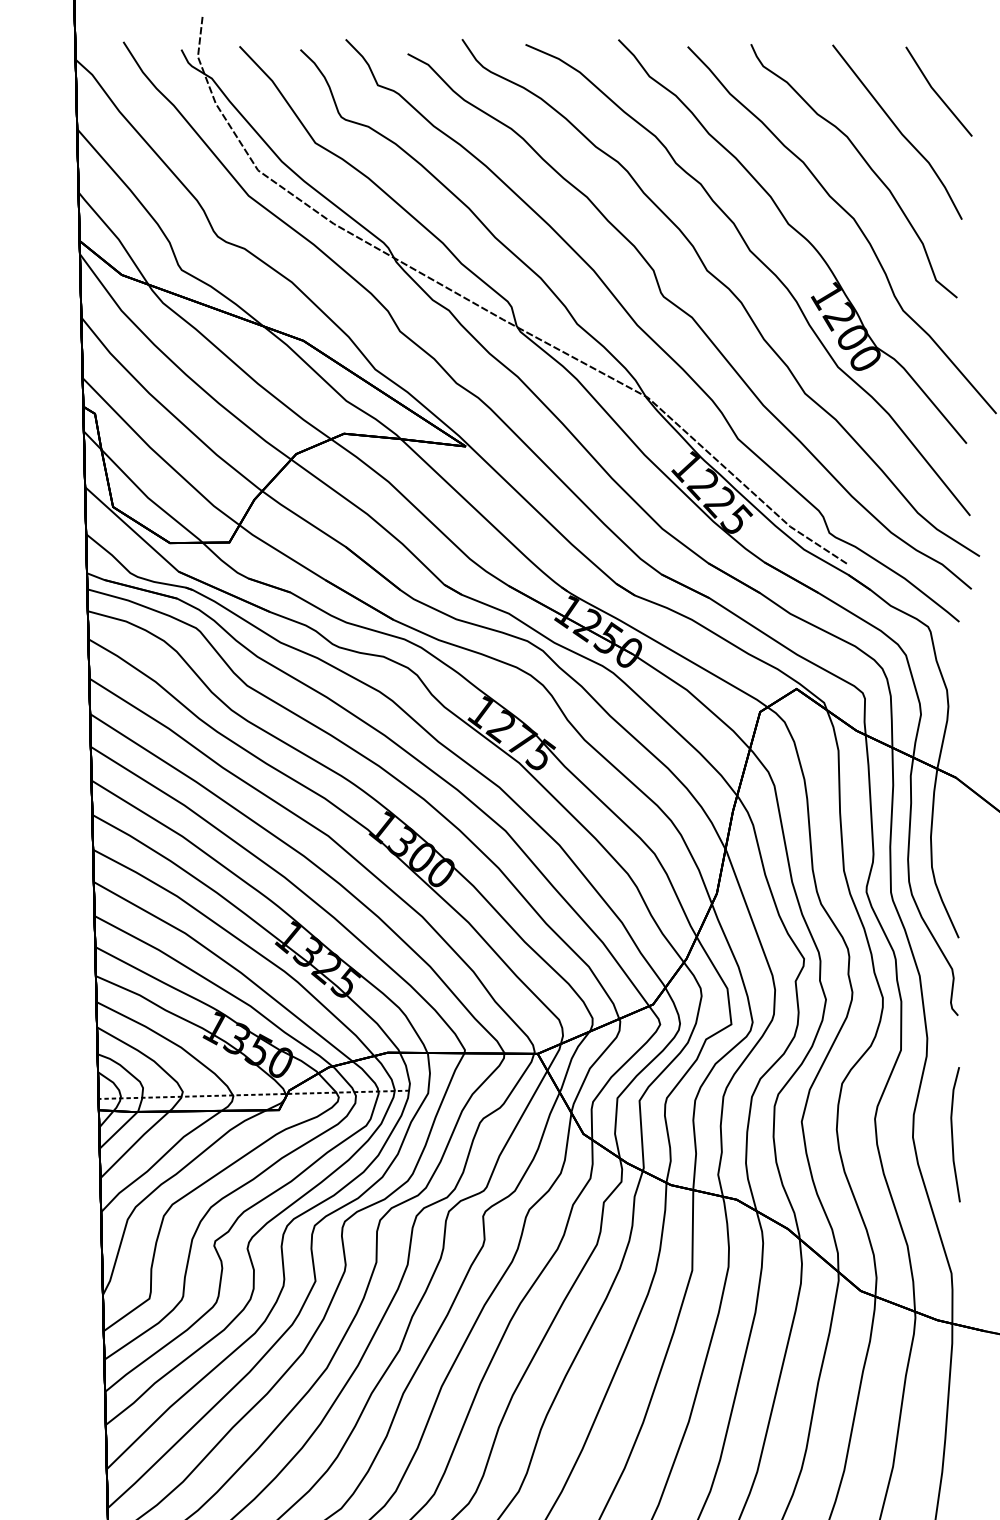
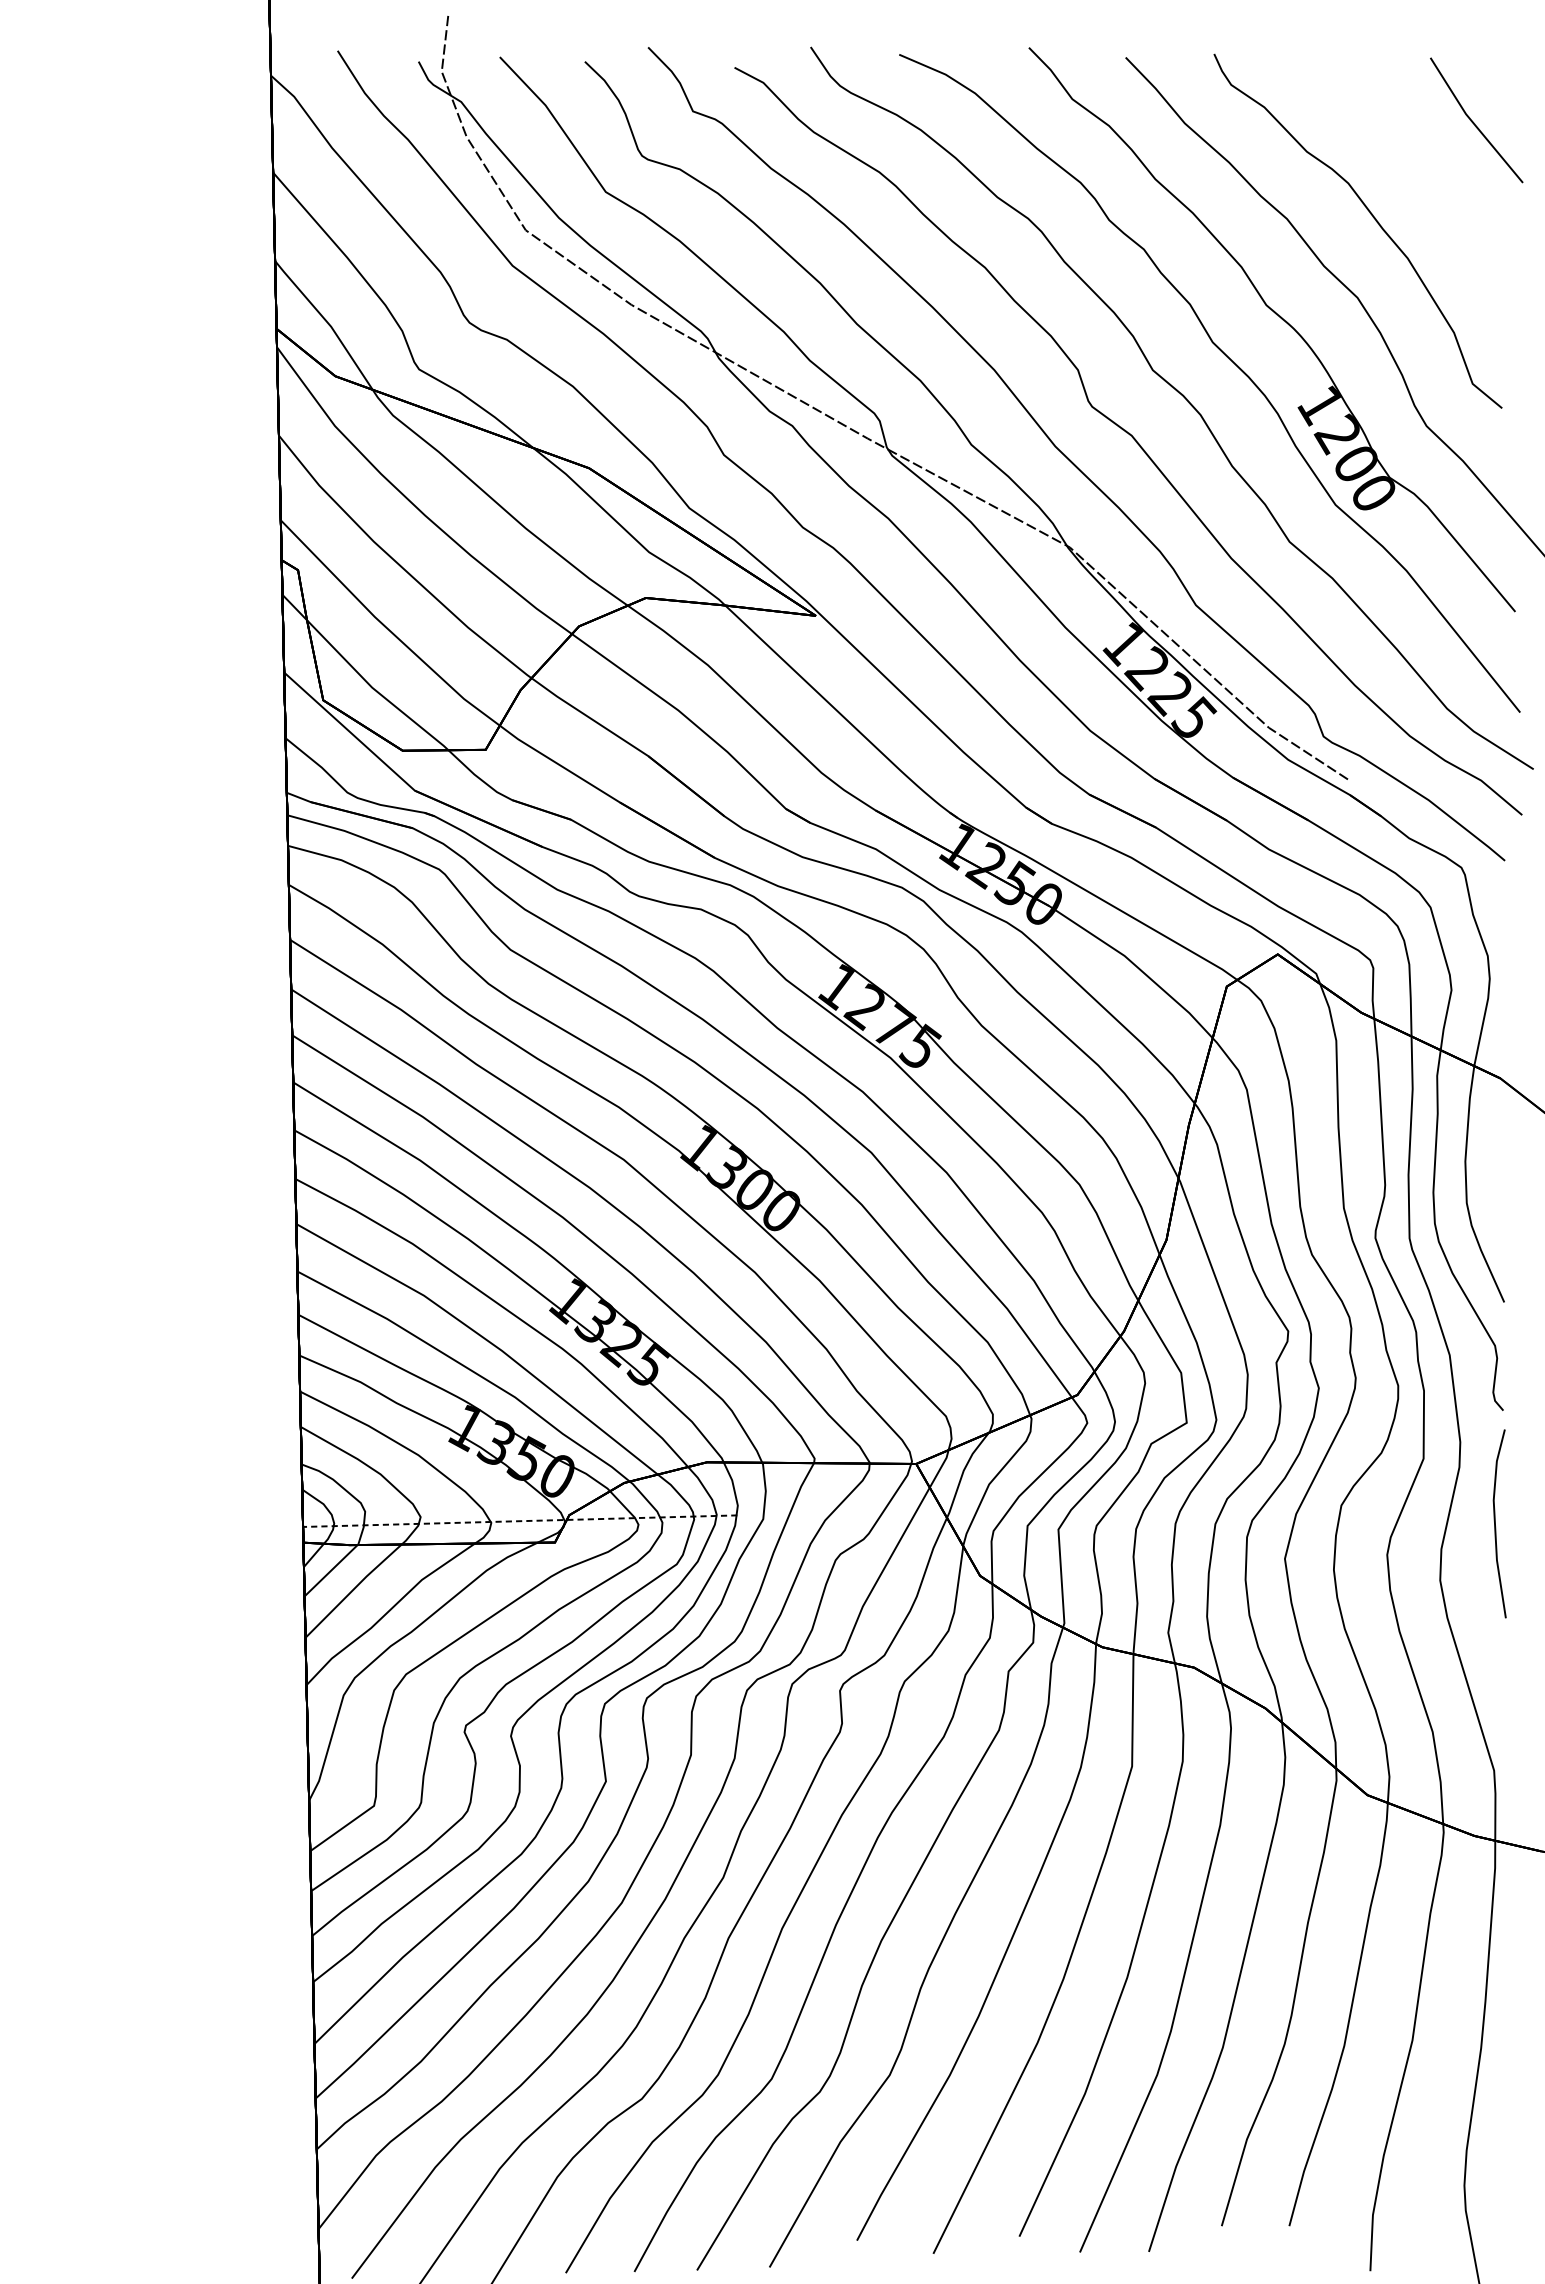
line: (898, 130) -> (1419, 174), removed
line: (952, 1134) -> (1495, 1523), moved

